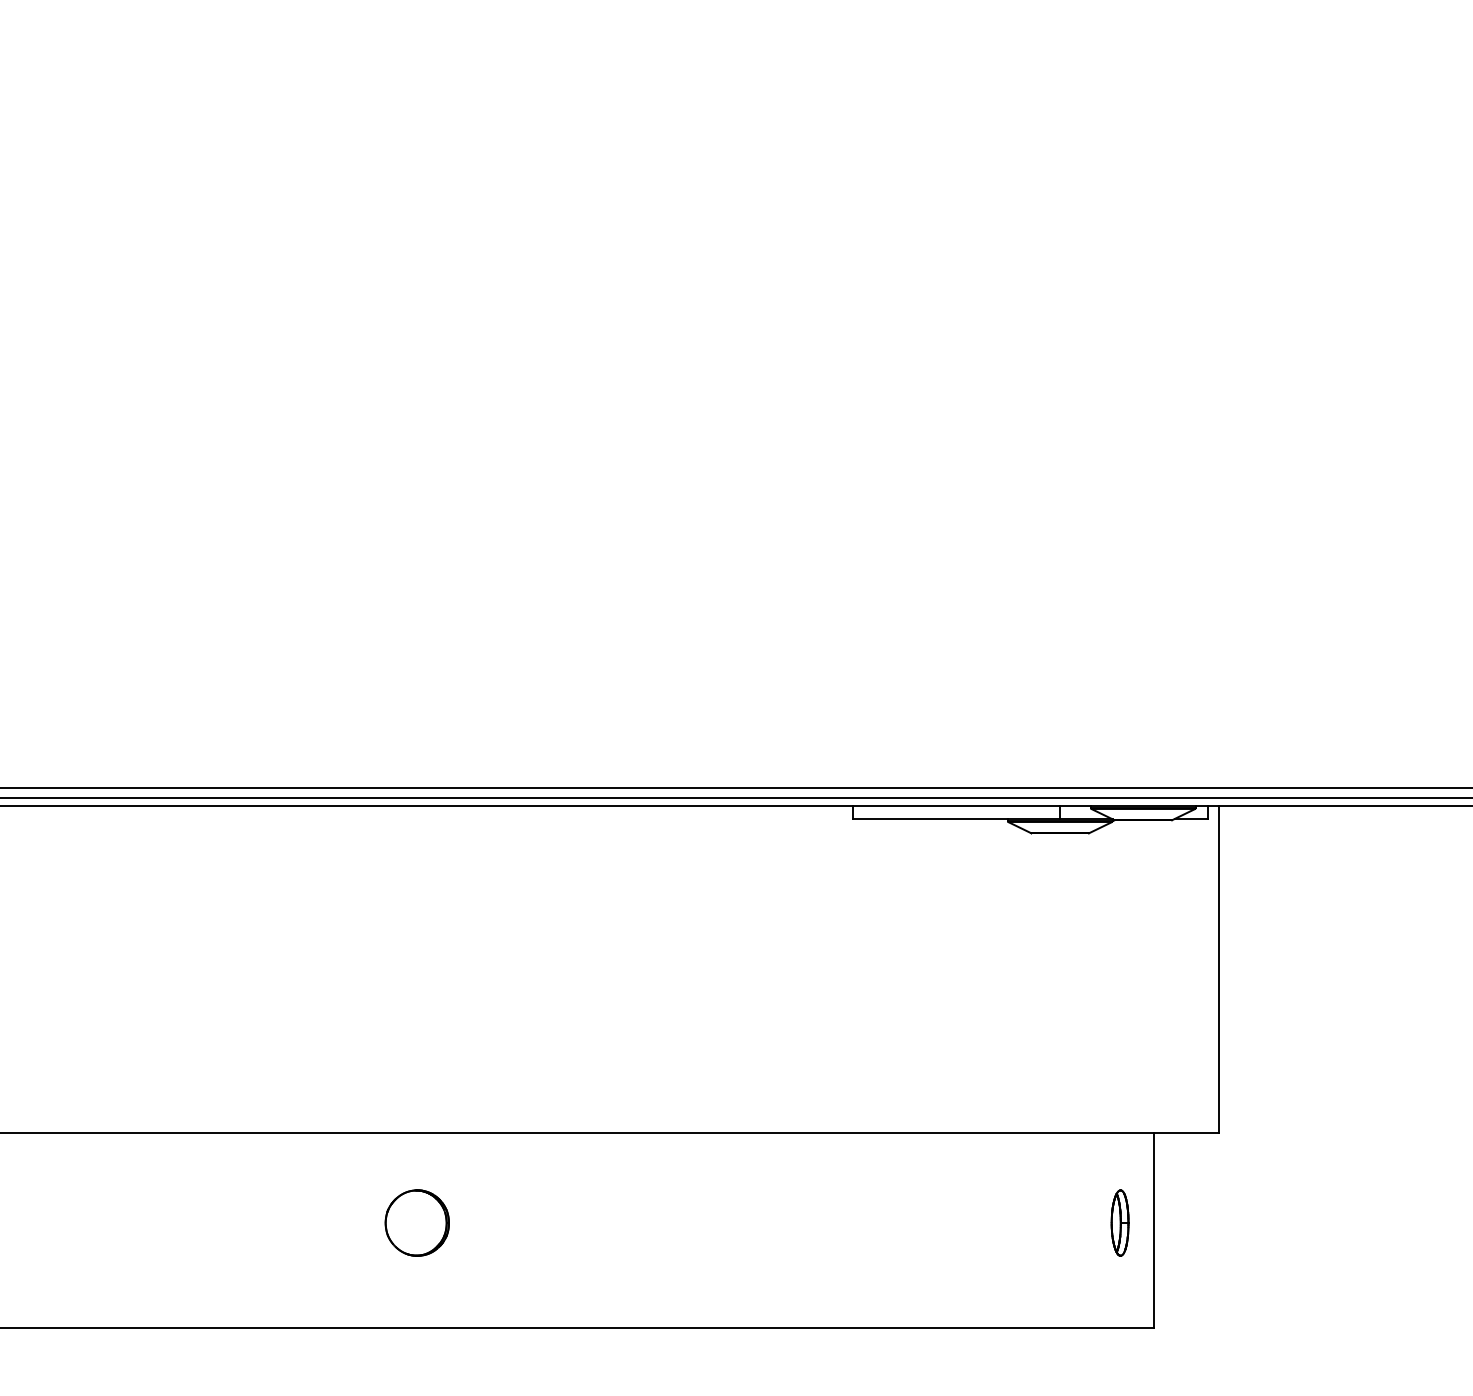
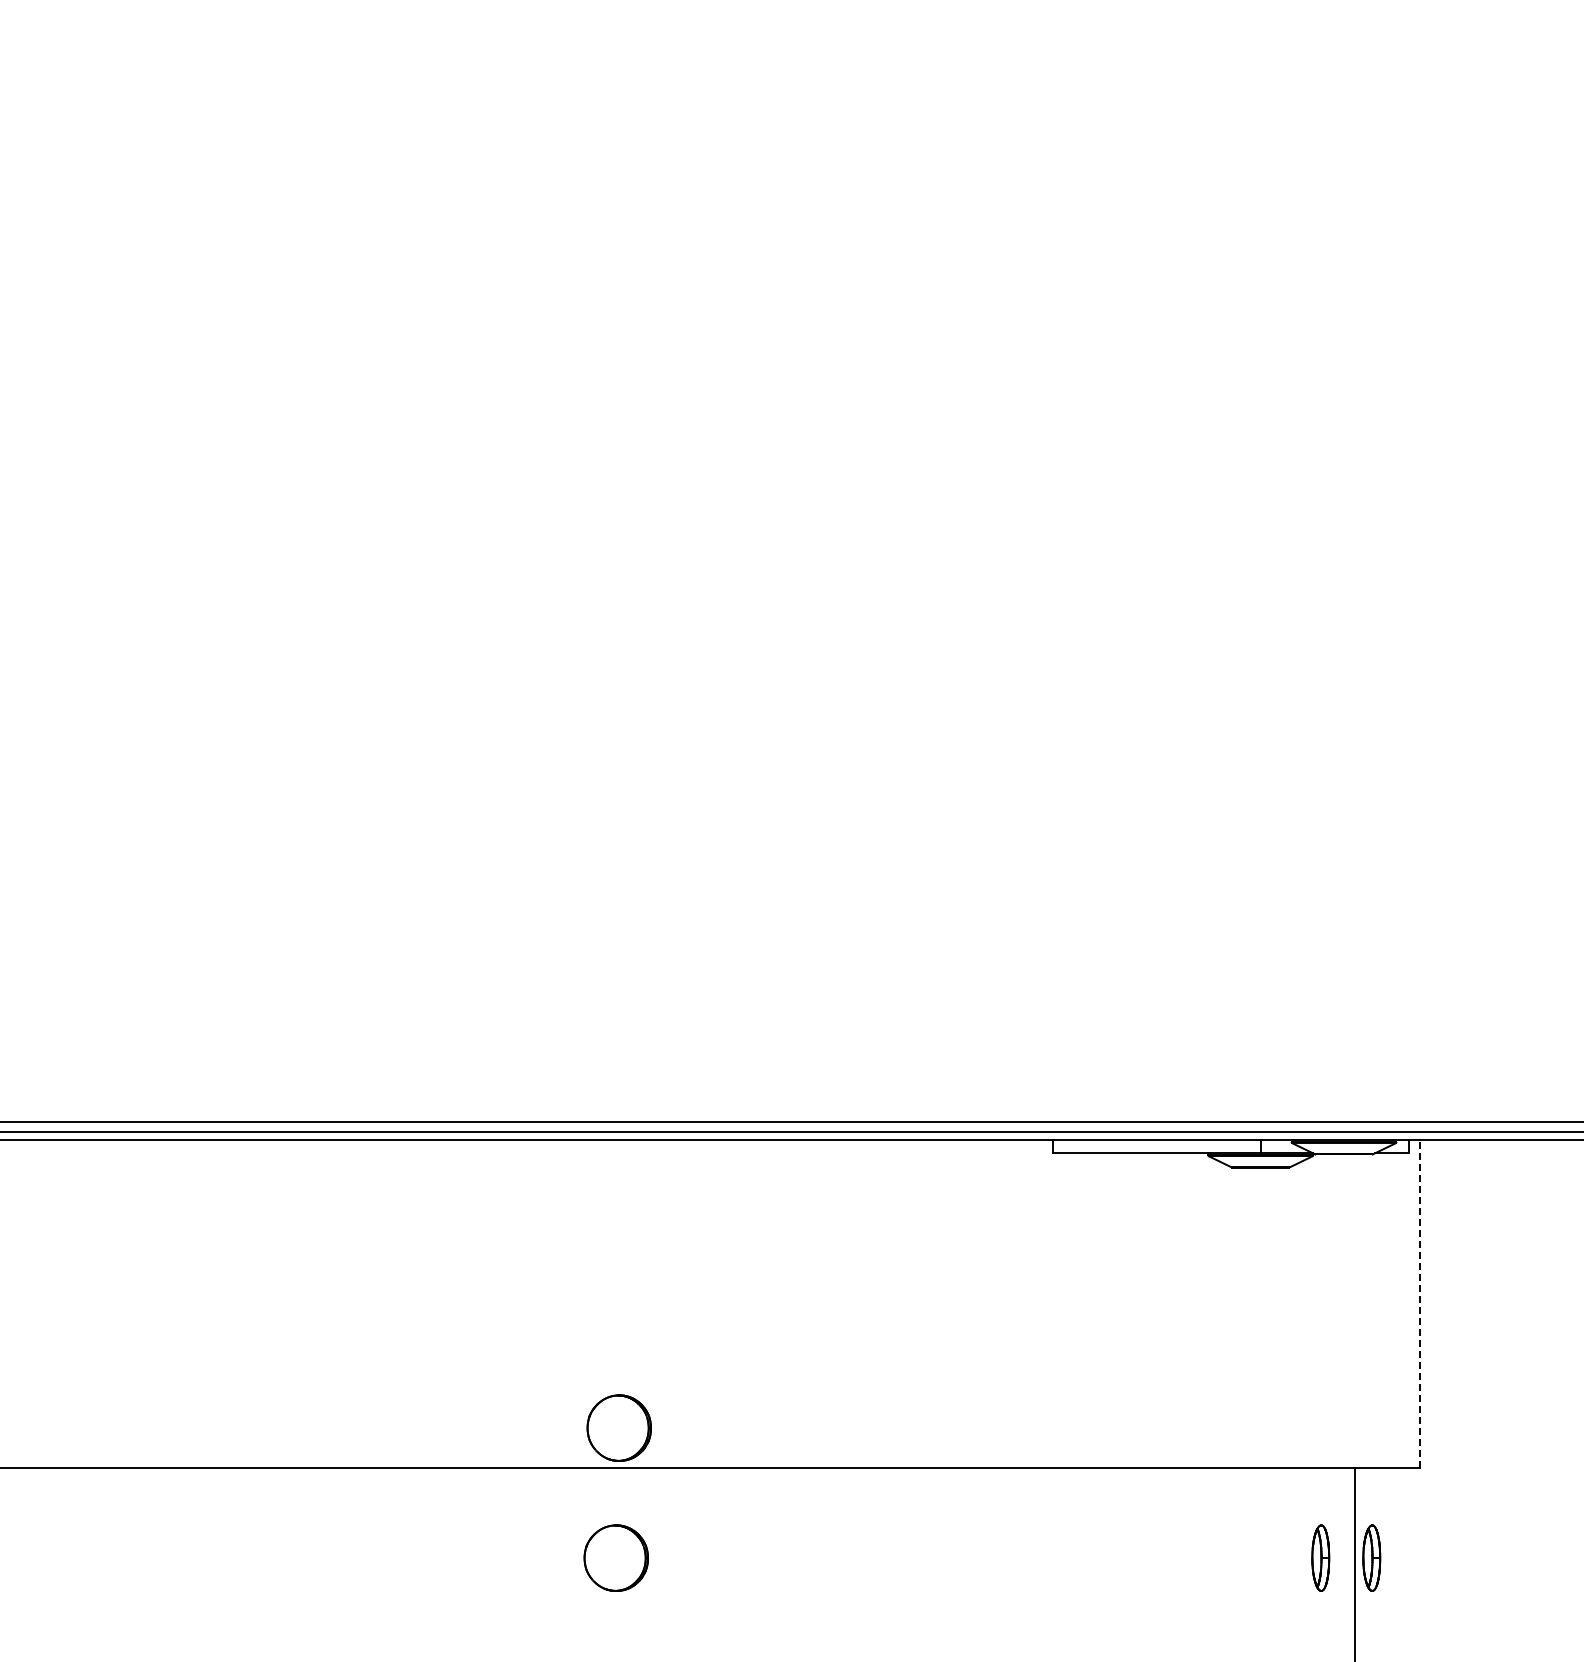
line: (1219, 969) -> (1420, 1303), solid -> dashed
part: (419, 1092) -> (618, 1427), added
part: (1170, 1222) -> (1371, 1557), added

